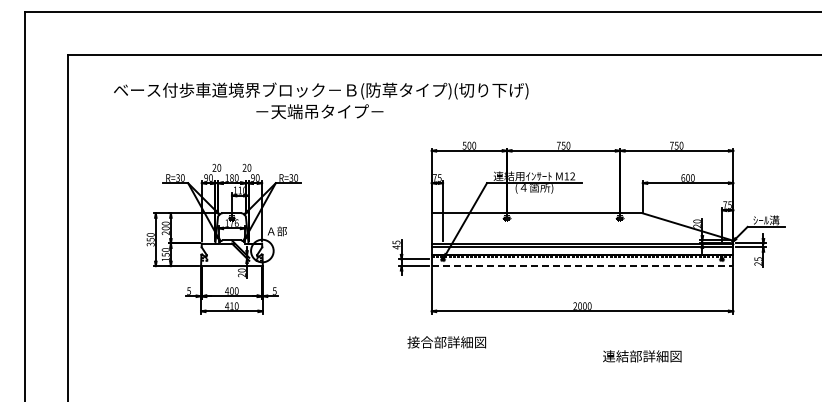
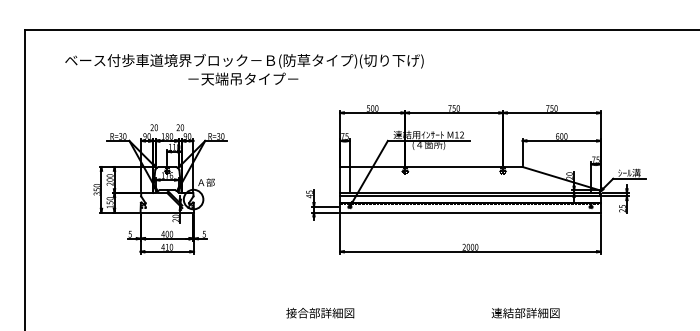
line: (582, 266) -> (470, 212), dashed -> solid
text: (446, 342) -> (319, 313), moved
text: (642, 356) -> (525, 313), moved

